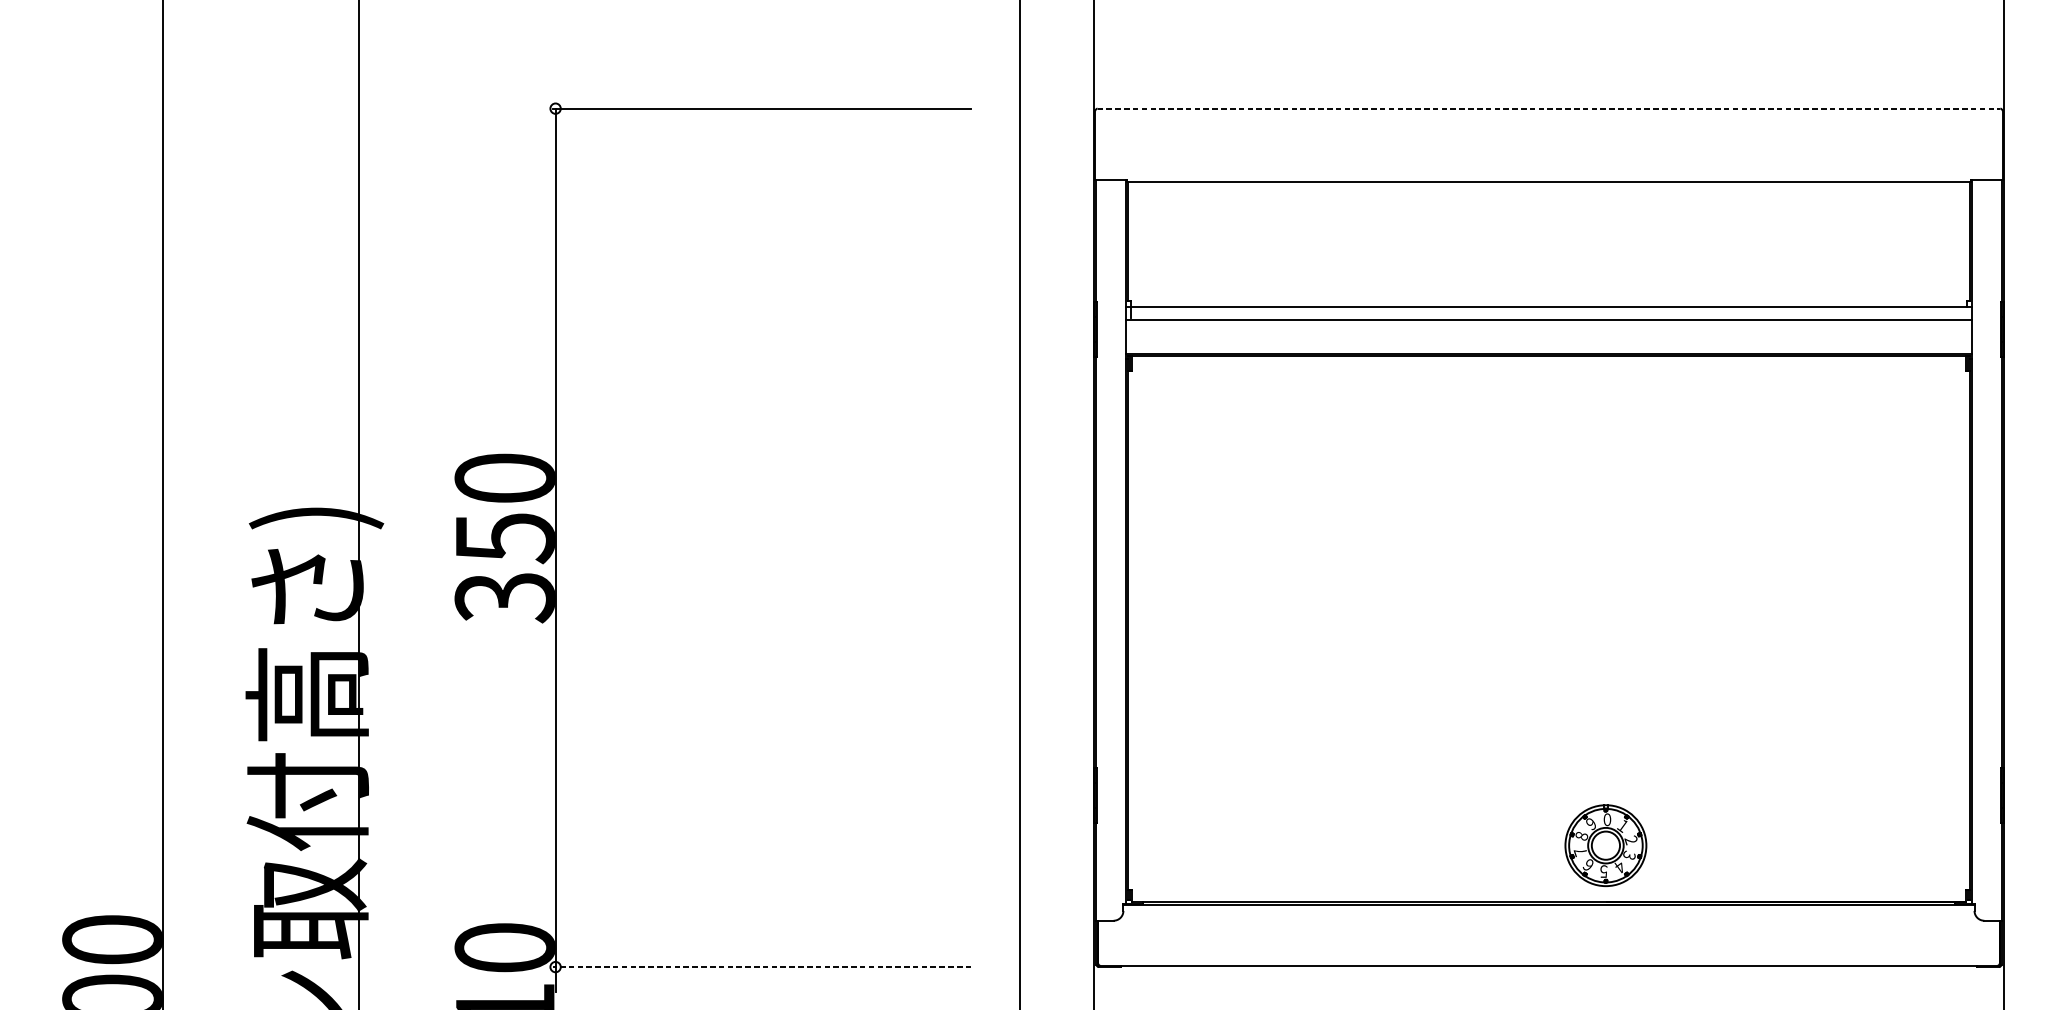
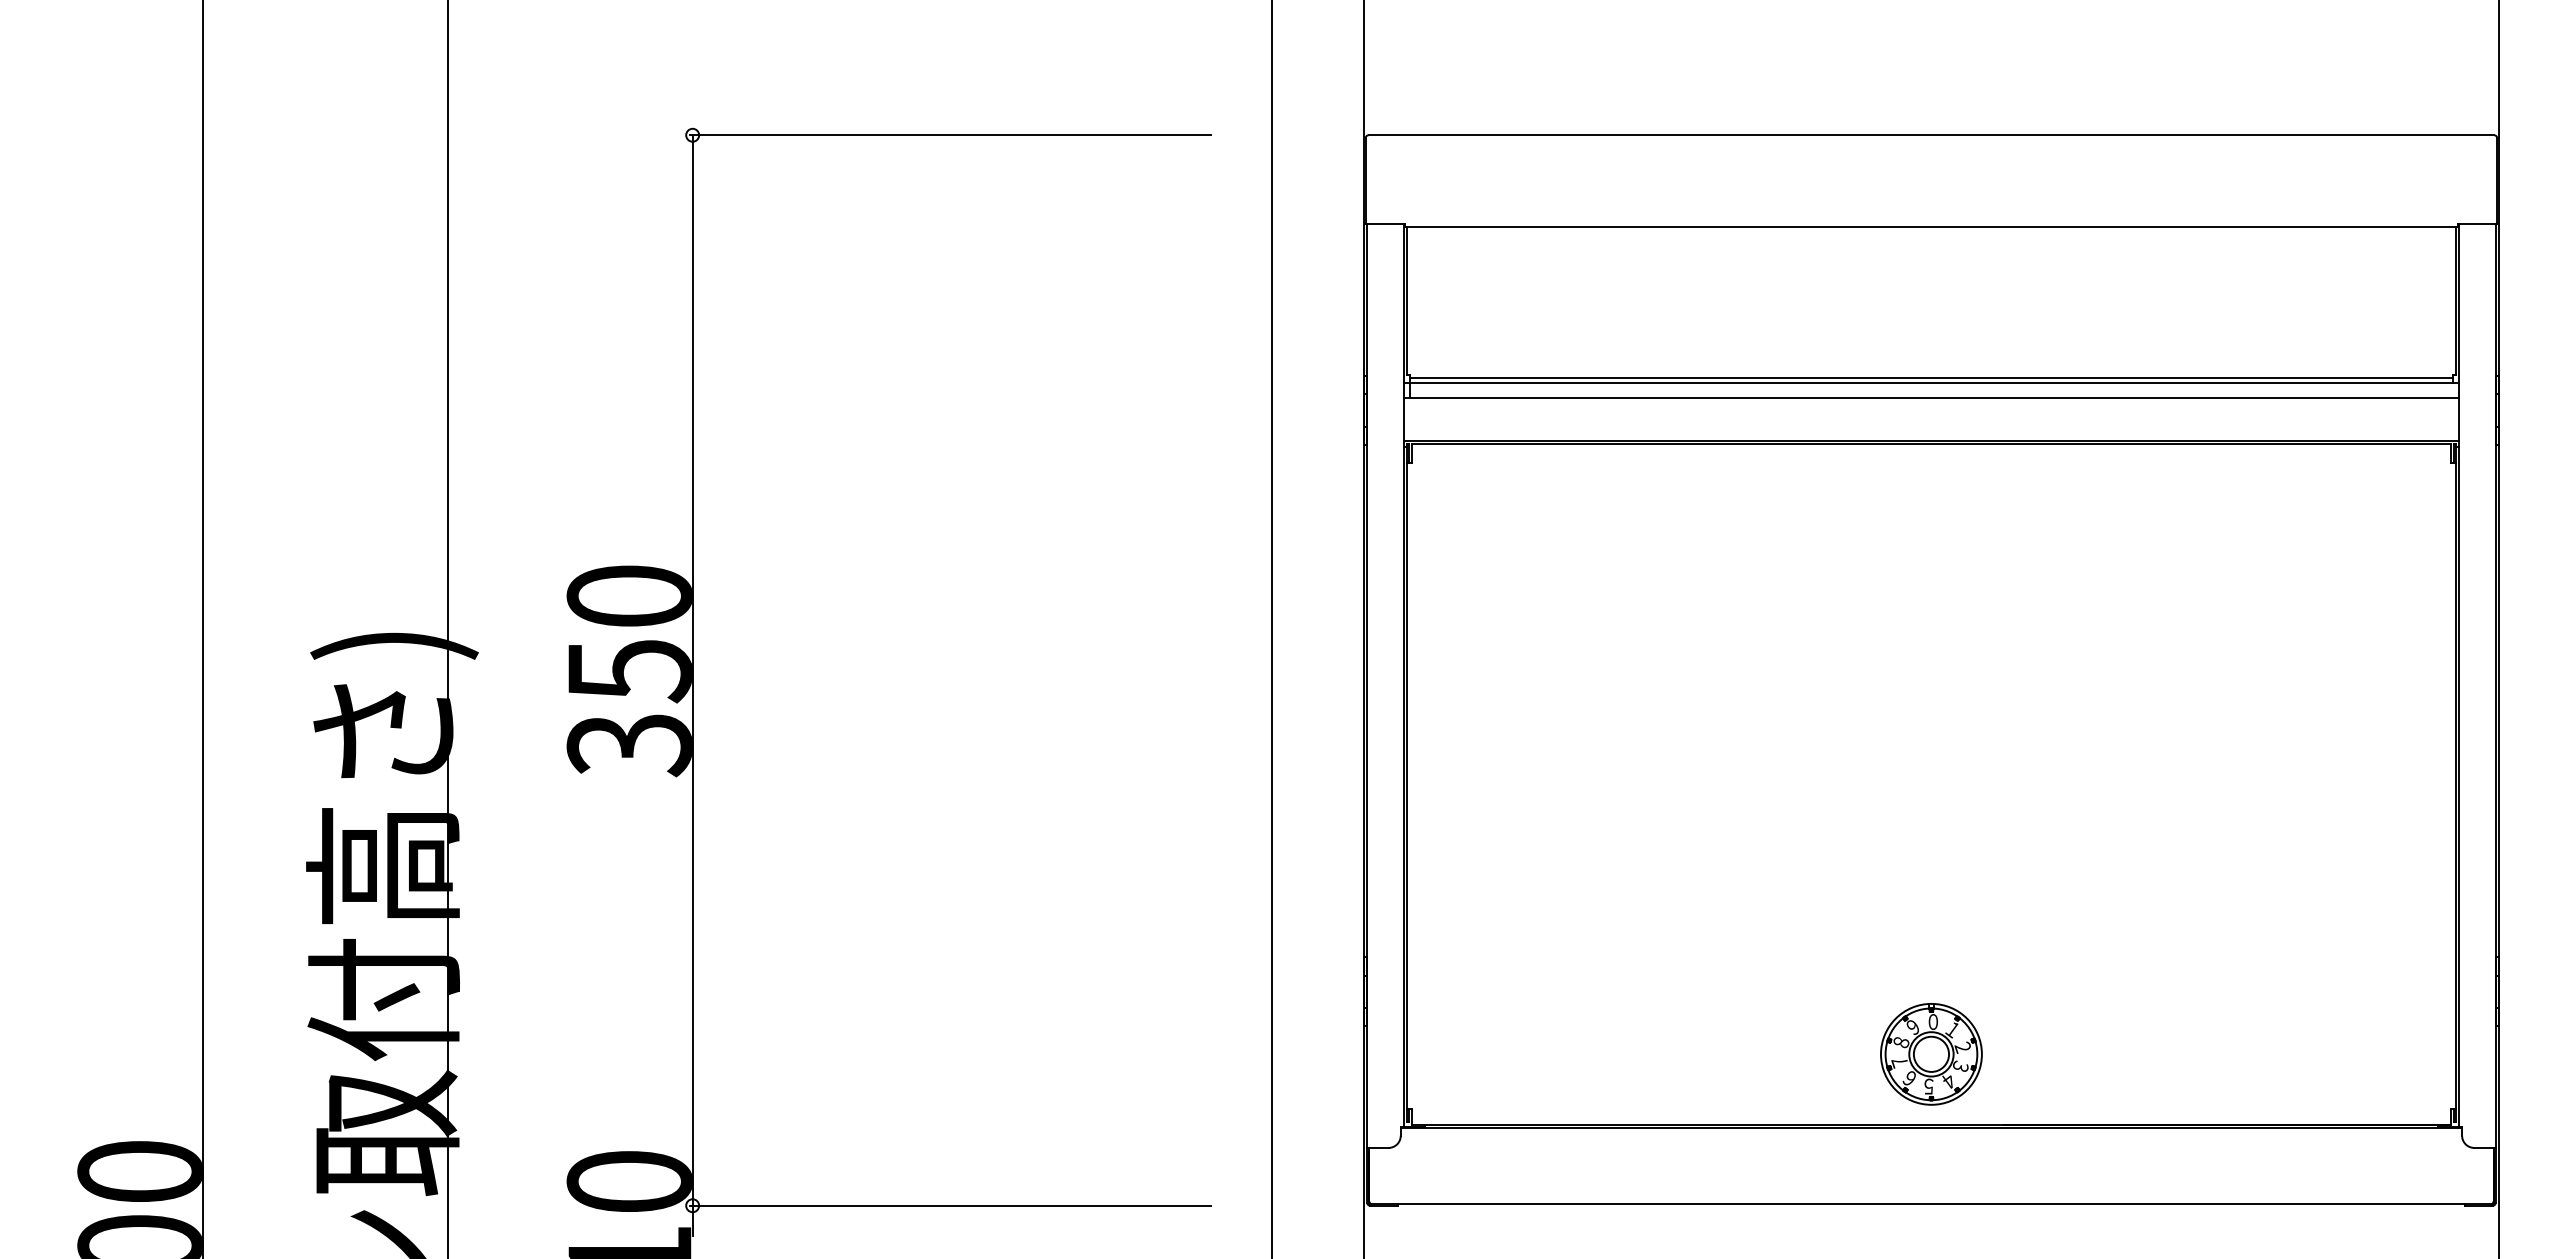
line: (1549, 108) -> (1931, 135), dashed -> solid
line: (1548, 303) -> (1930, 378), added
part: (1605, 845) -> (1931, 1054), moved
line: (762, 966) -> (950, 1205), dashed -> solid

